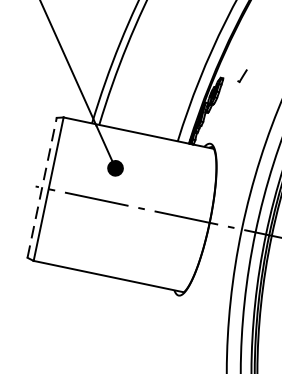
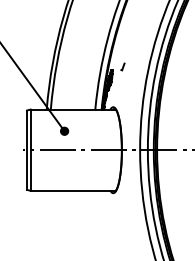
line: (41, 188) -> (26, 150), dashed -> solid

